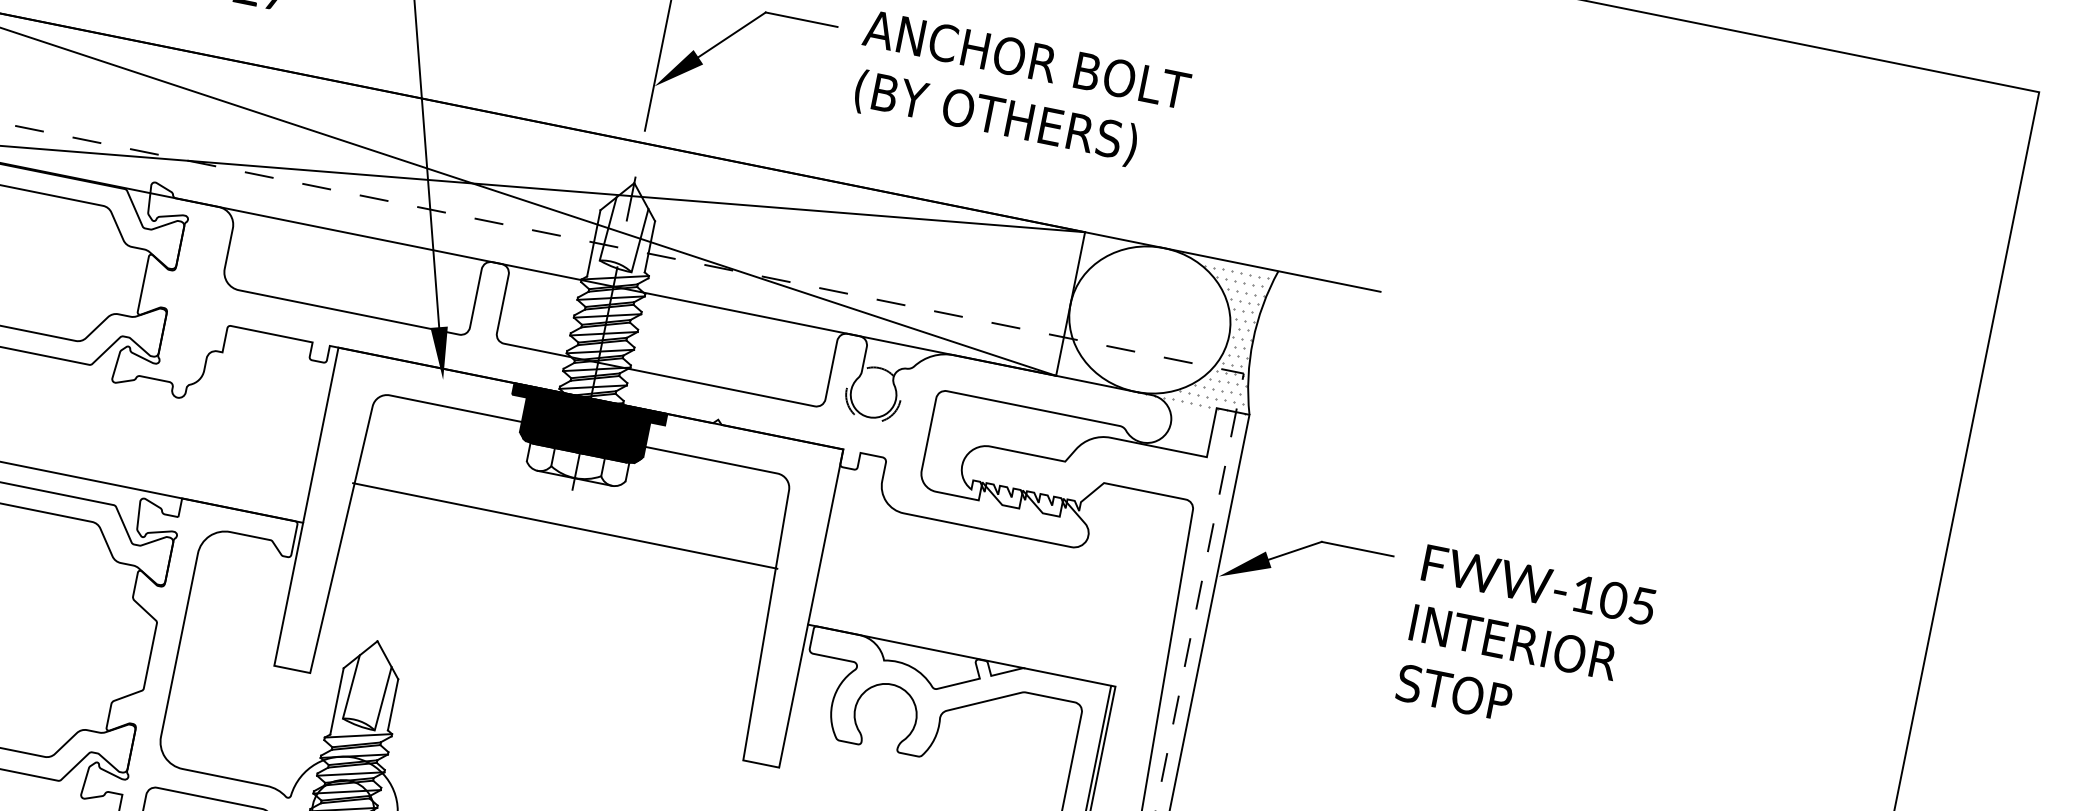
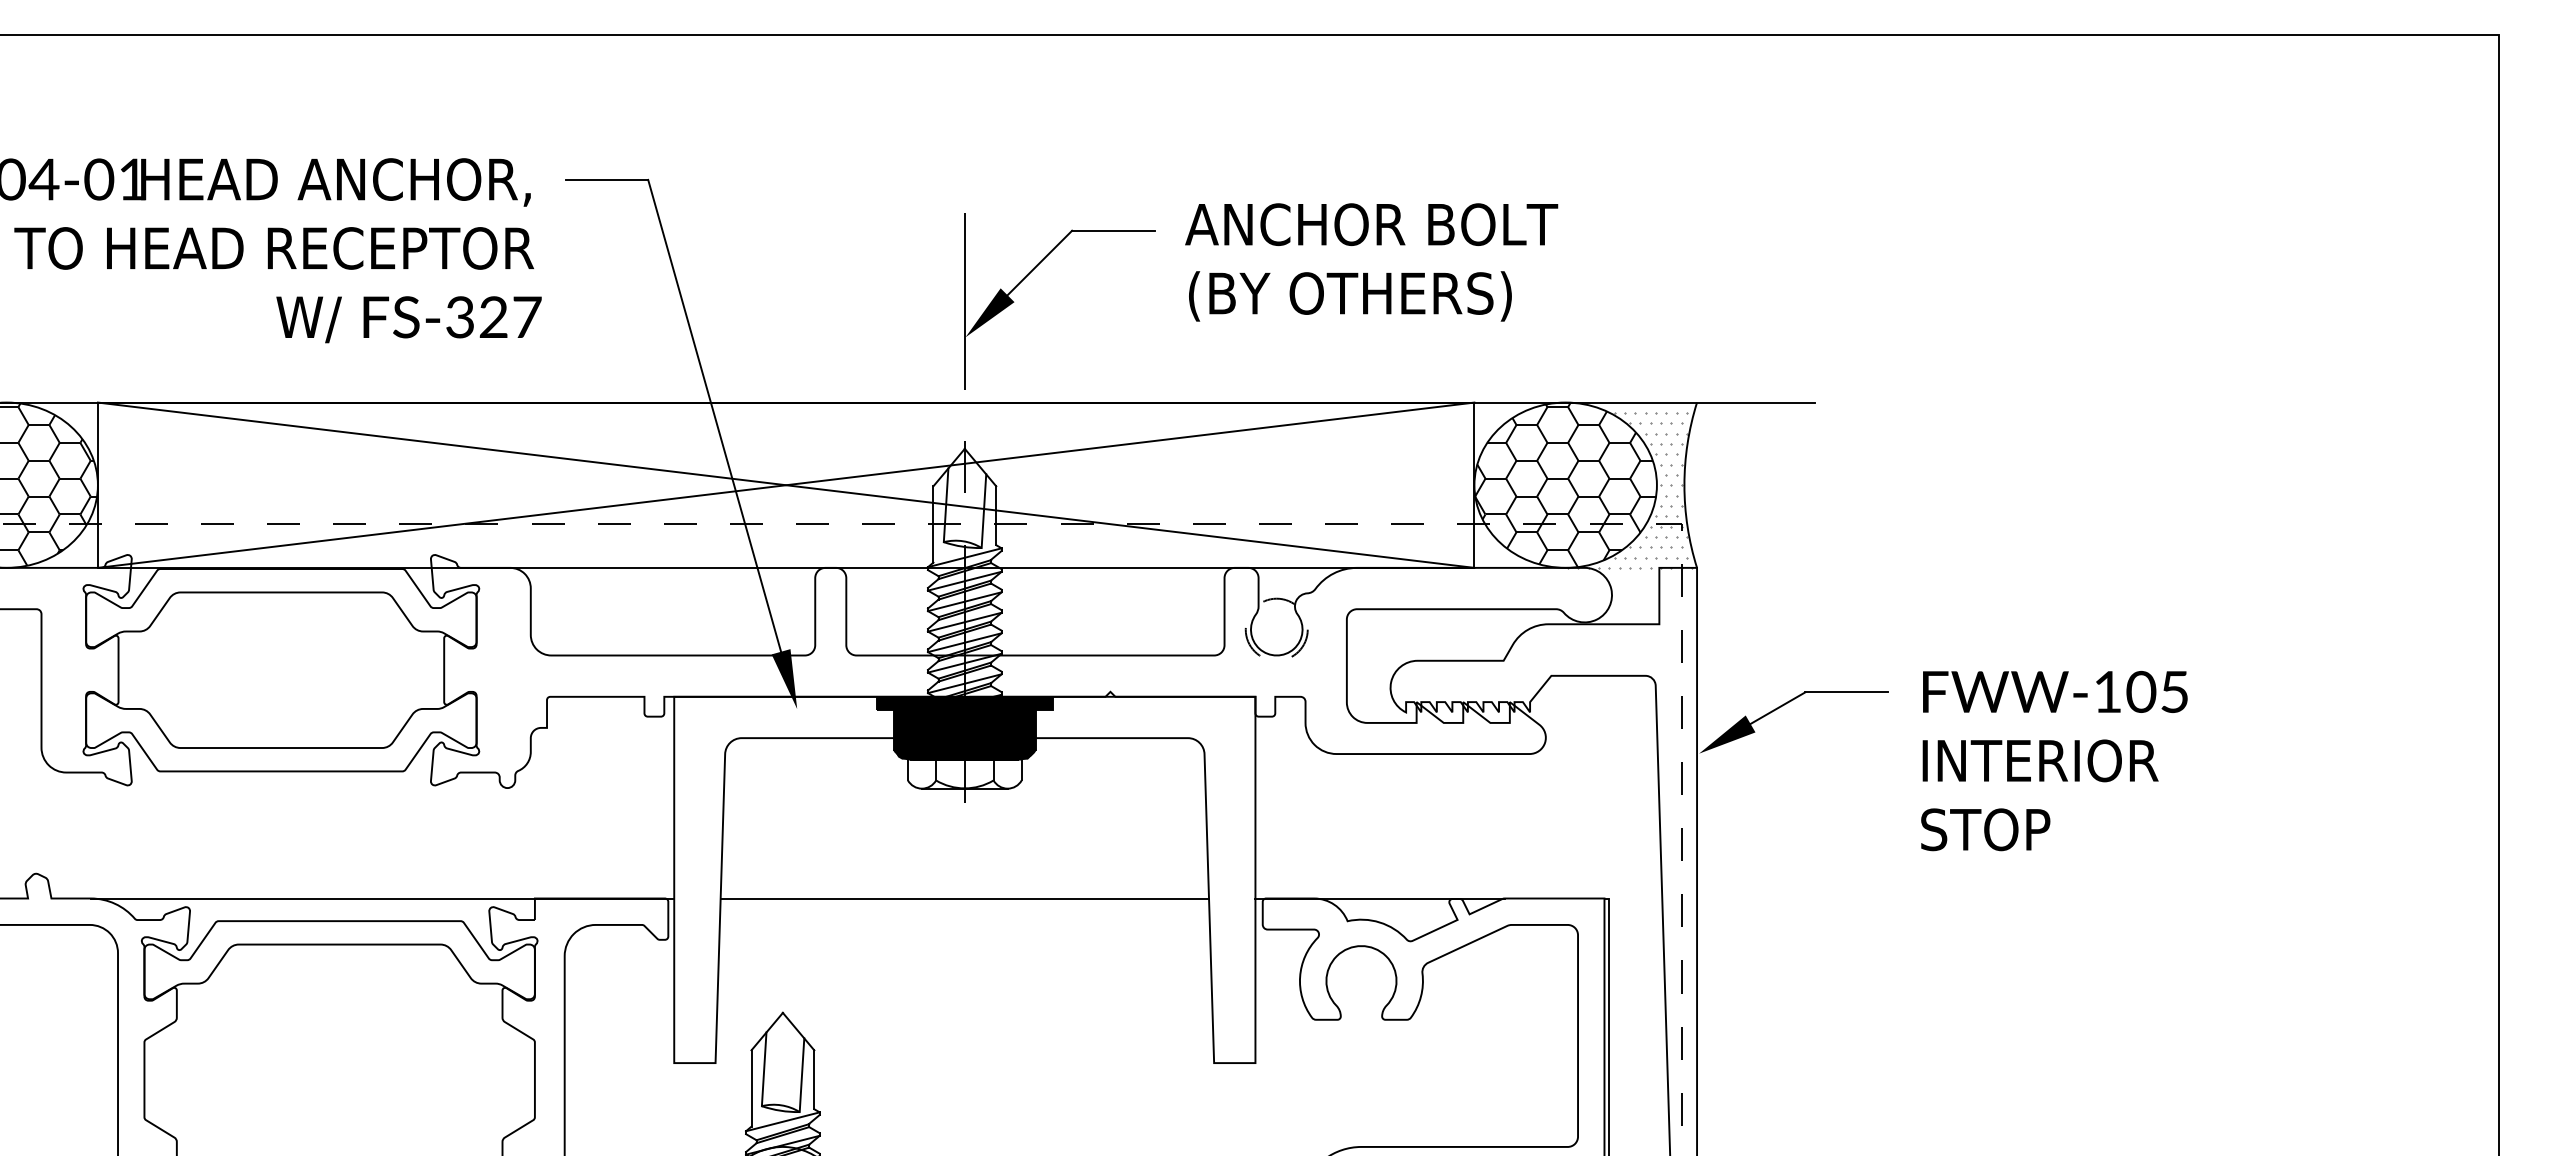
hatch: (1149, 319) -> (1565, 484), added
line: (564, 525) -> (964, 898), moved

